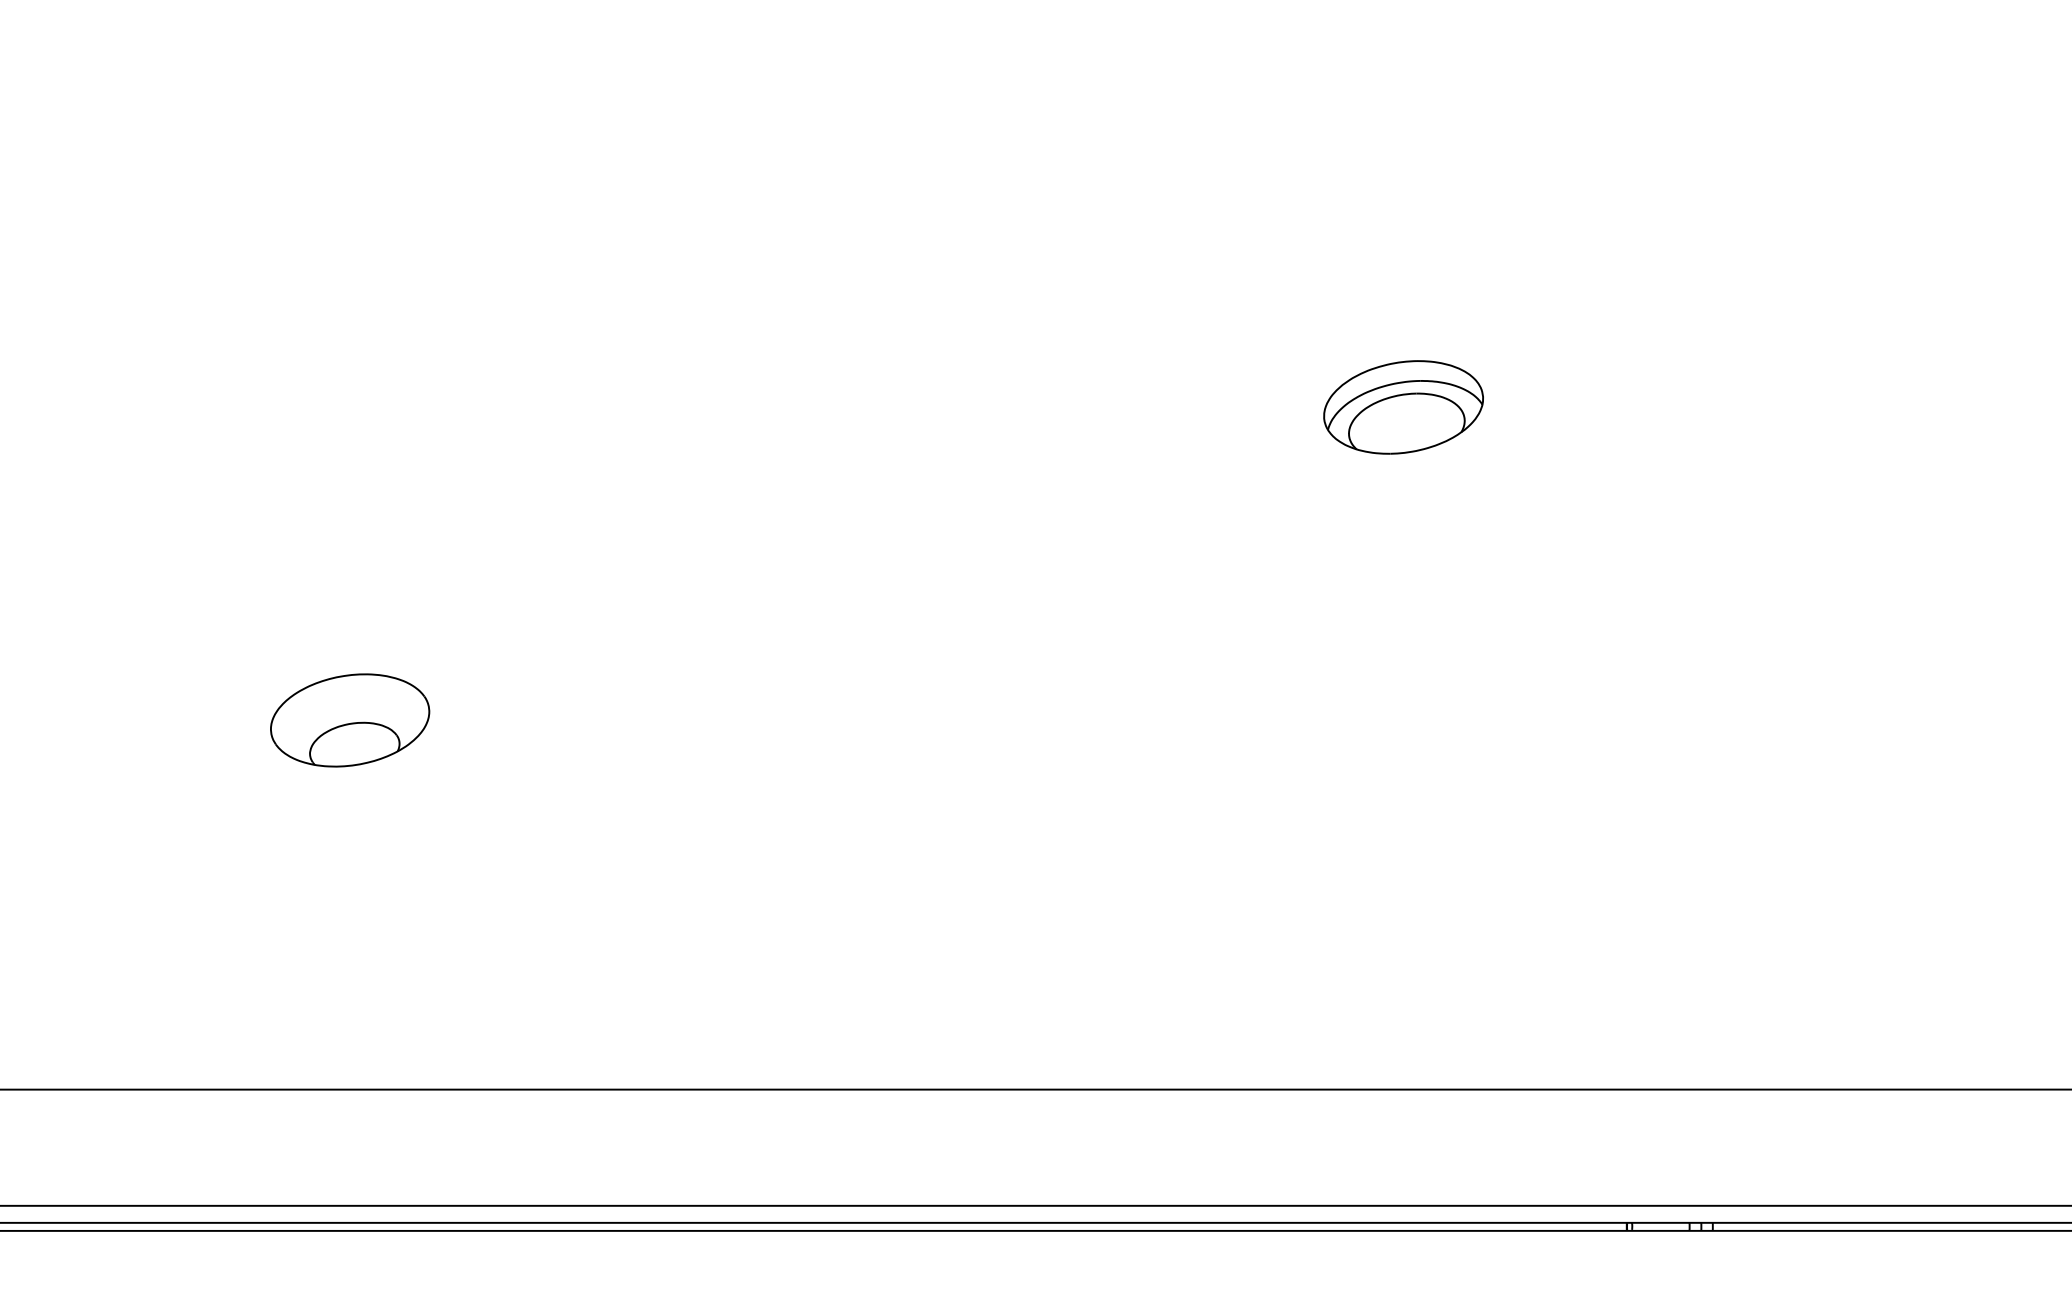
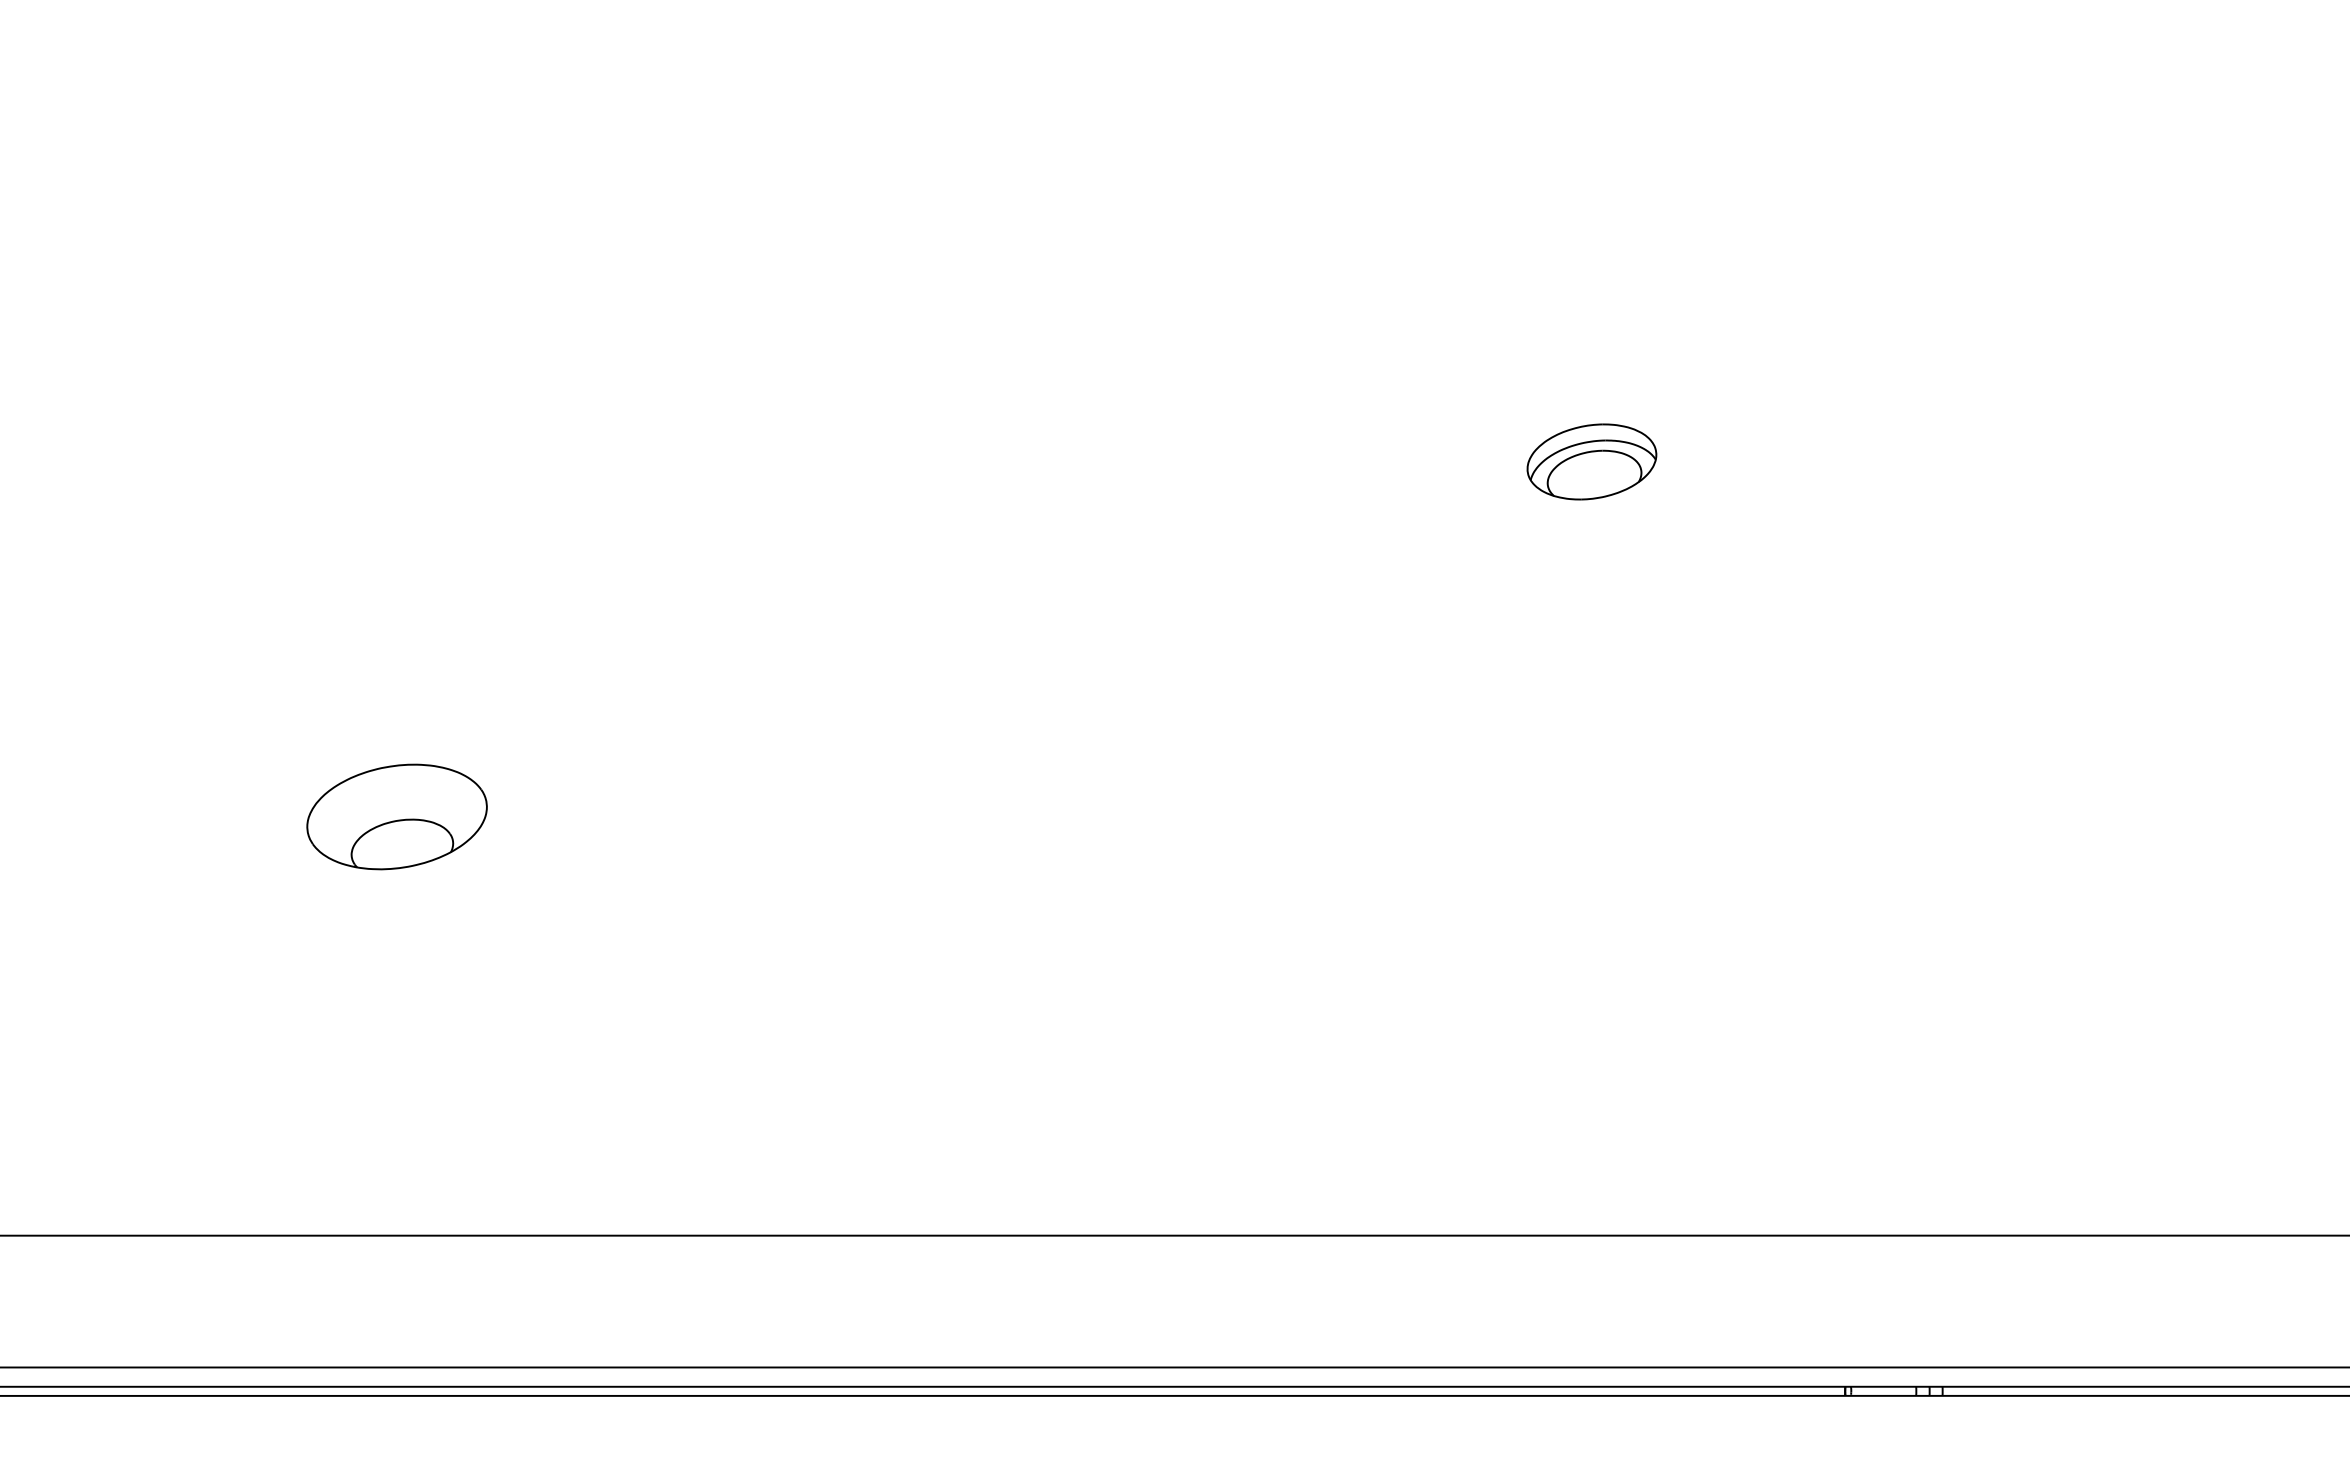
part: (1403, 407) -> (1591, 461), size x0.71

